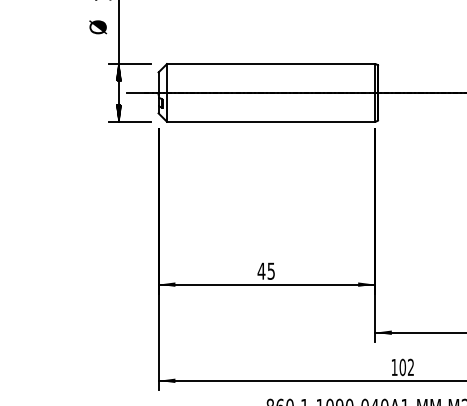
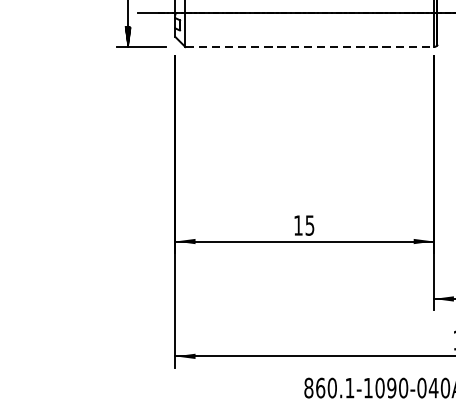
line: (271, 121) -> (310, 46), solid -> dashed
text: (261, 270) -> (298, 224), 45 -> 15

